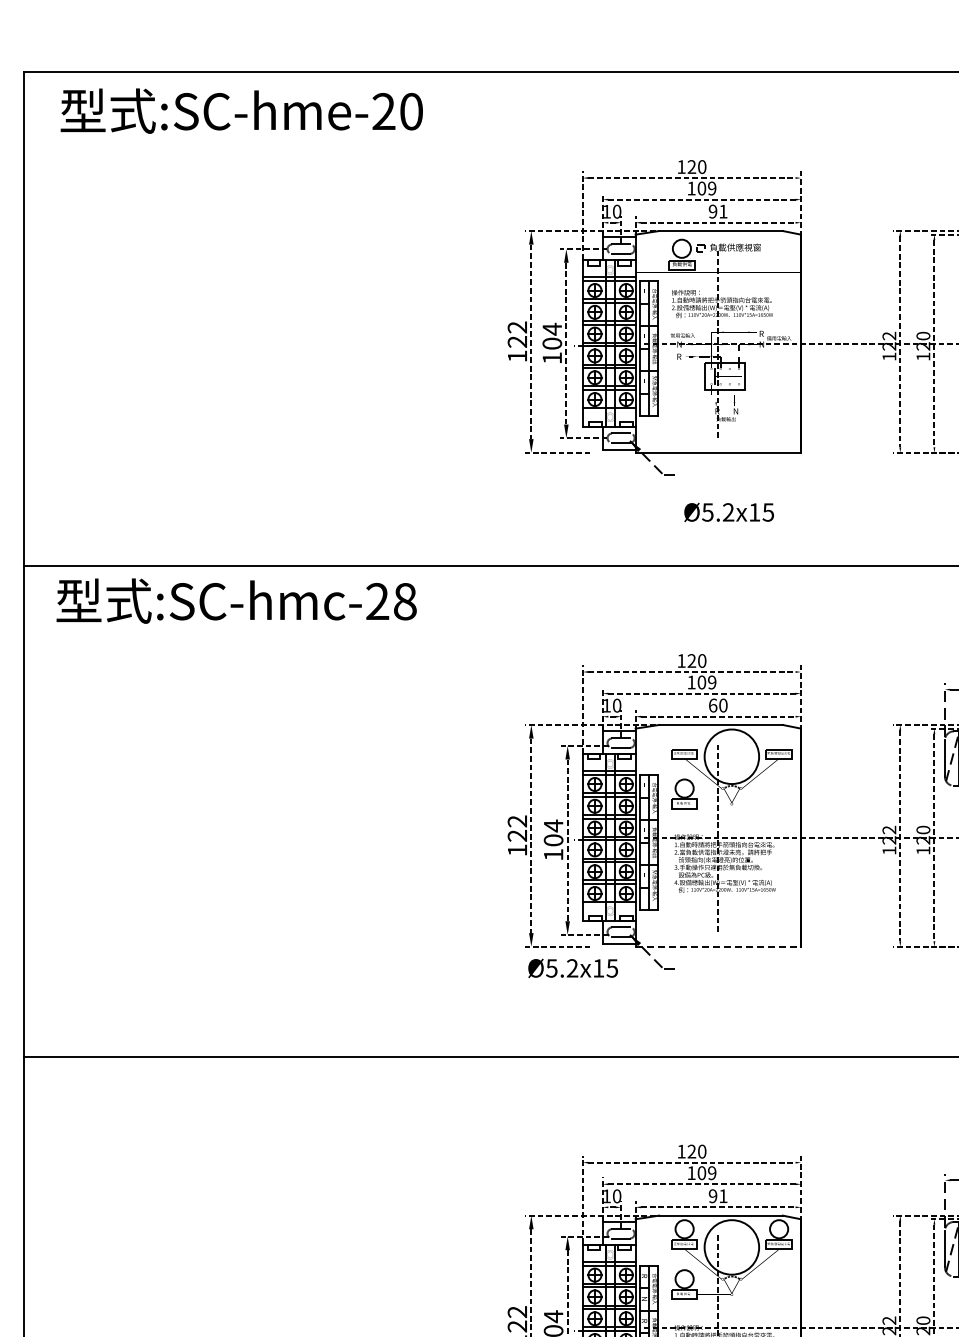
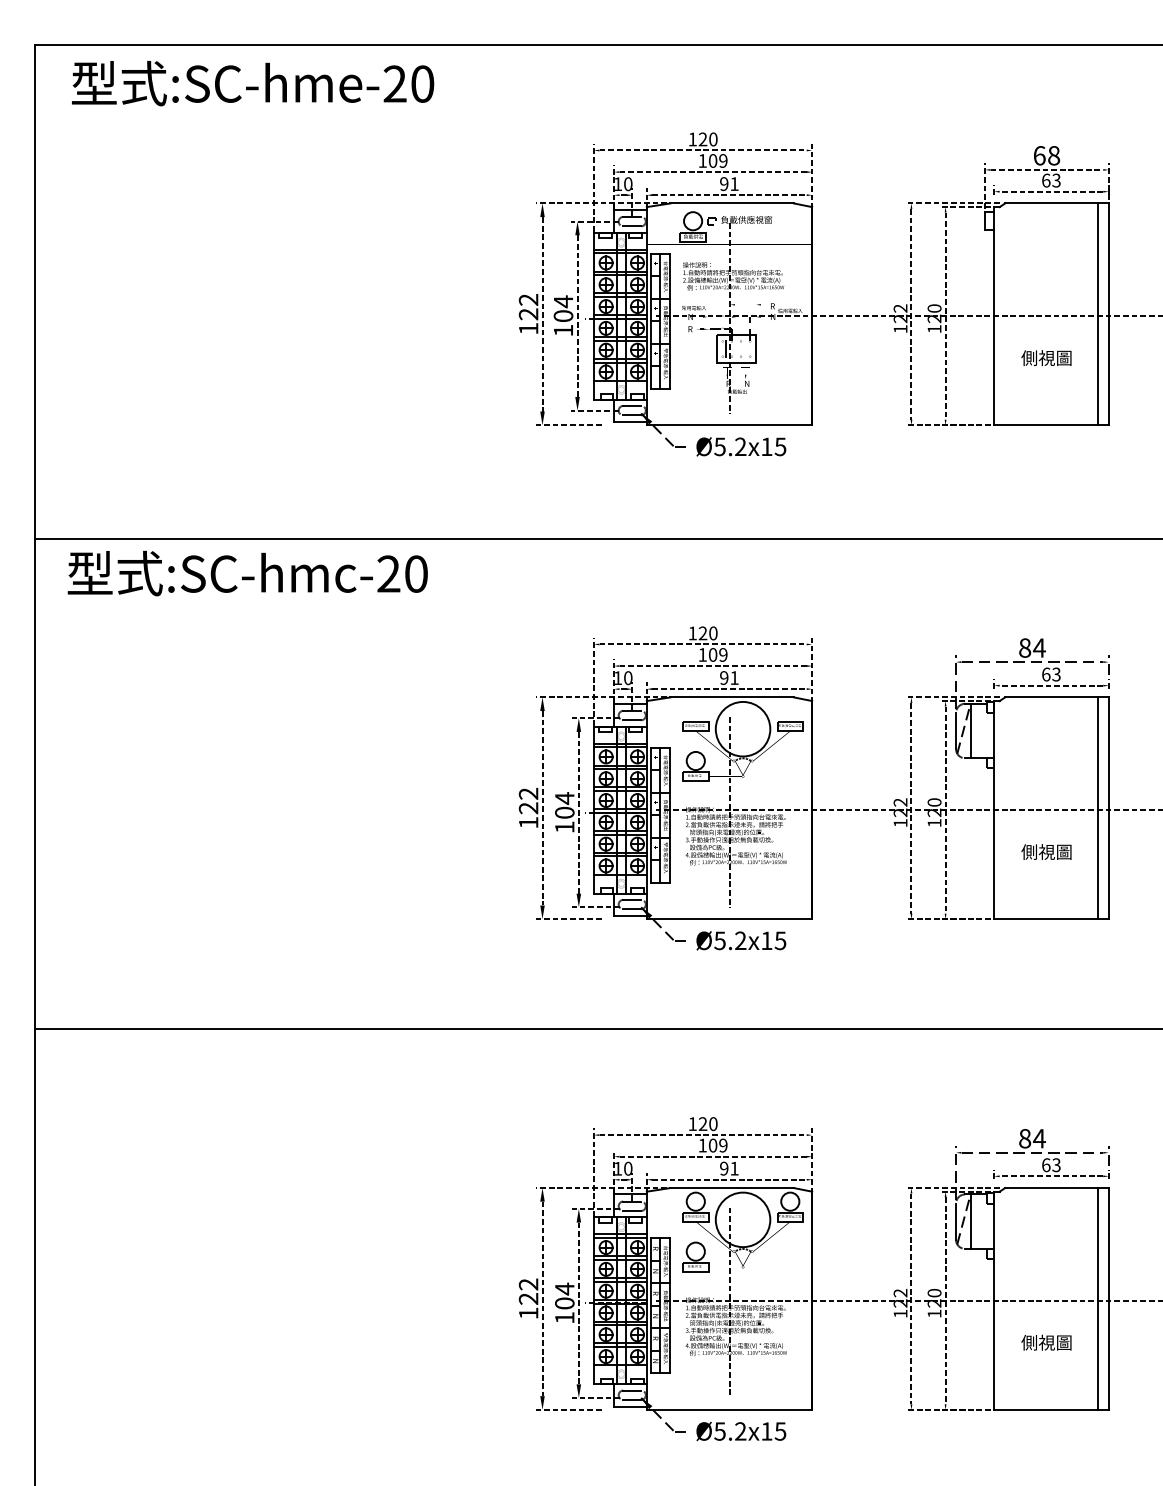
text: (729, 512) -> (741, 446), moved
text: (405, 601) -> (416, 573), :SC-hmc-28 -> :SC-hmc-20
text: (718, 705) -> (729, 677), 60 -> 91
line: (718, 947) -> (729, 919), dashed -> solid
text: (573, 968) -> (741, 940), moved

